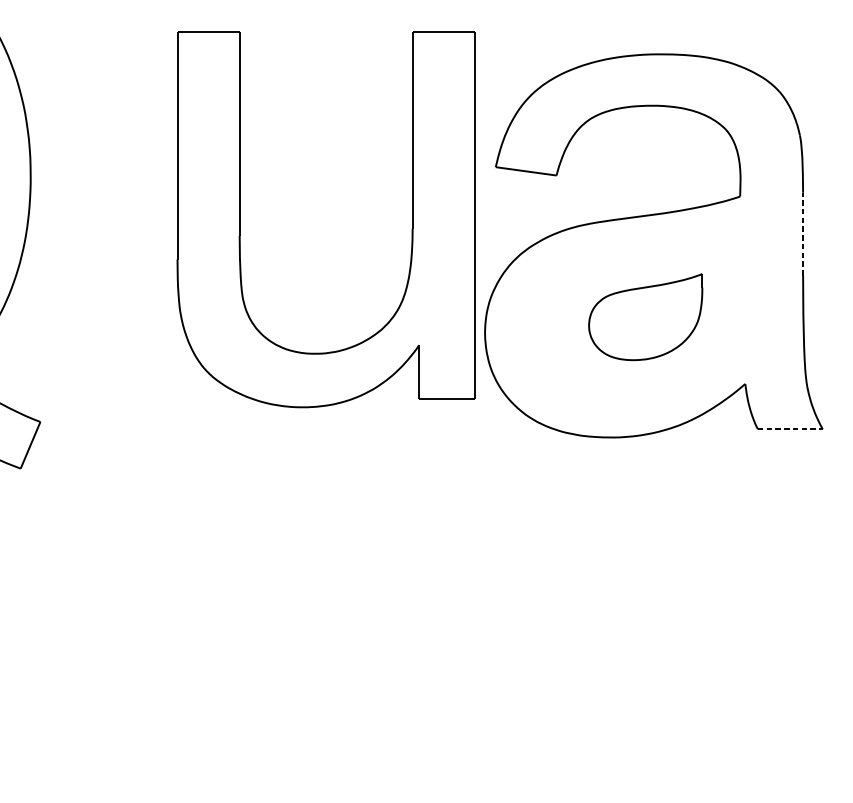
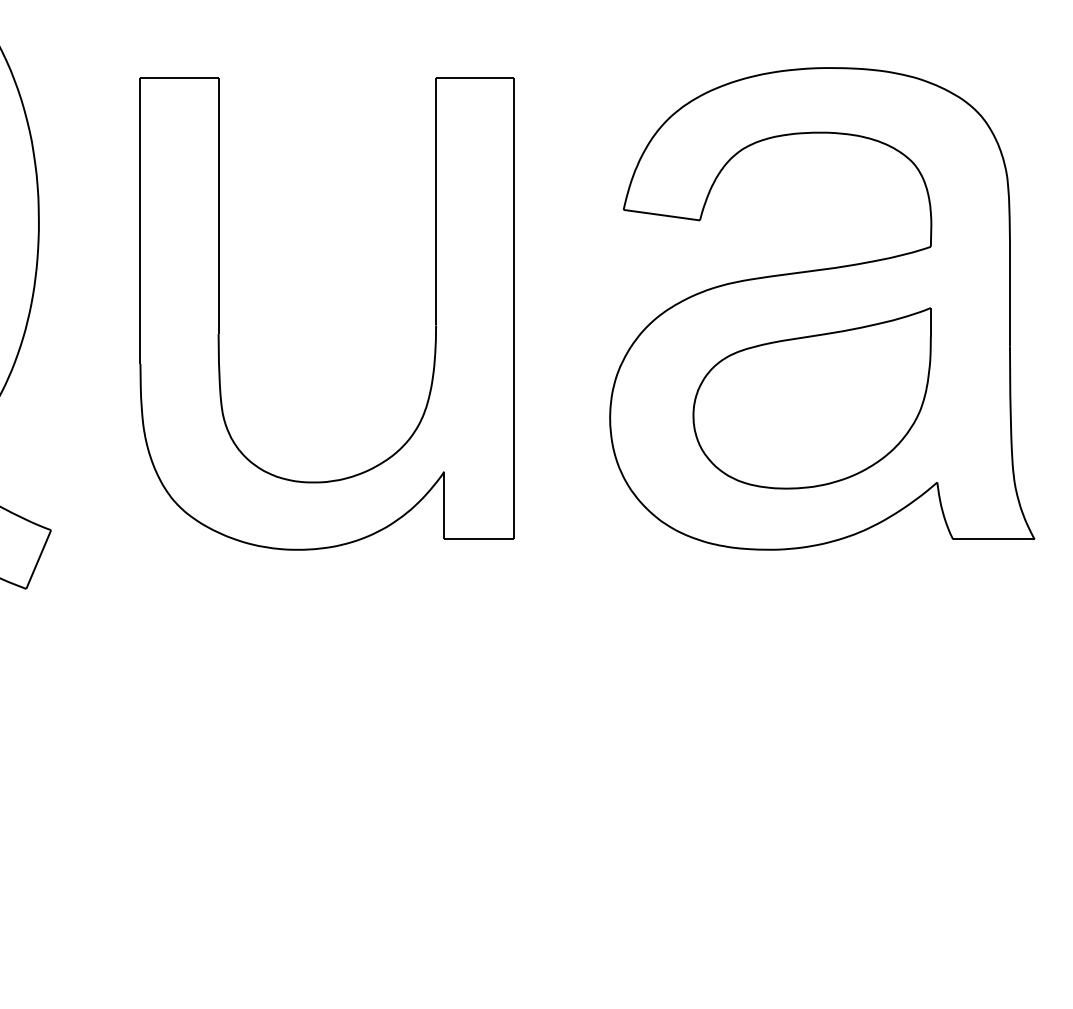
part: (240, 219) -> (219, 313), moved
line: (802, 233) -> (1009, 293), dashed -> solid
part: (645, 317) -> (811, 398), size x1.67
line: (789, 429) -> (993, 539), dashed -> solid

